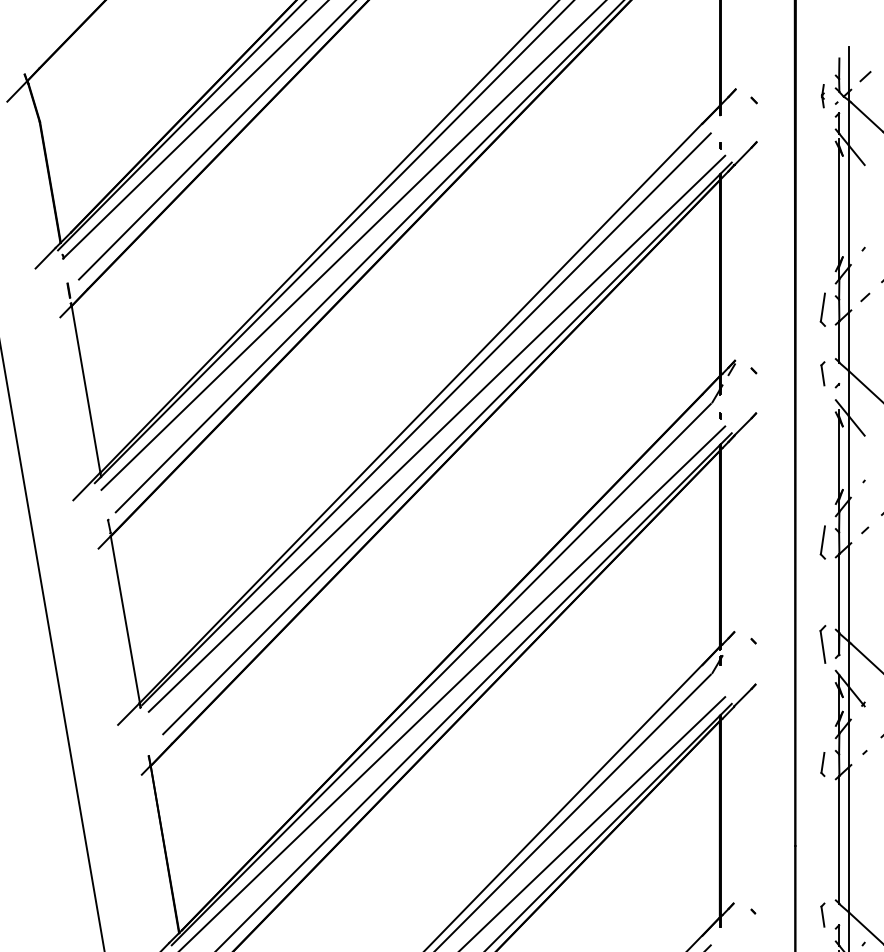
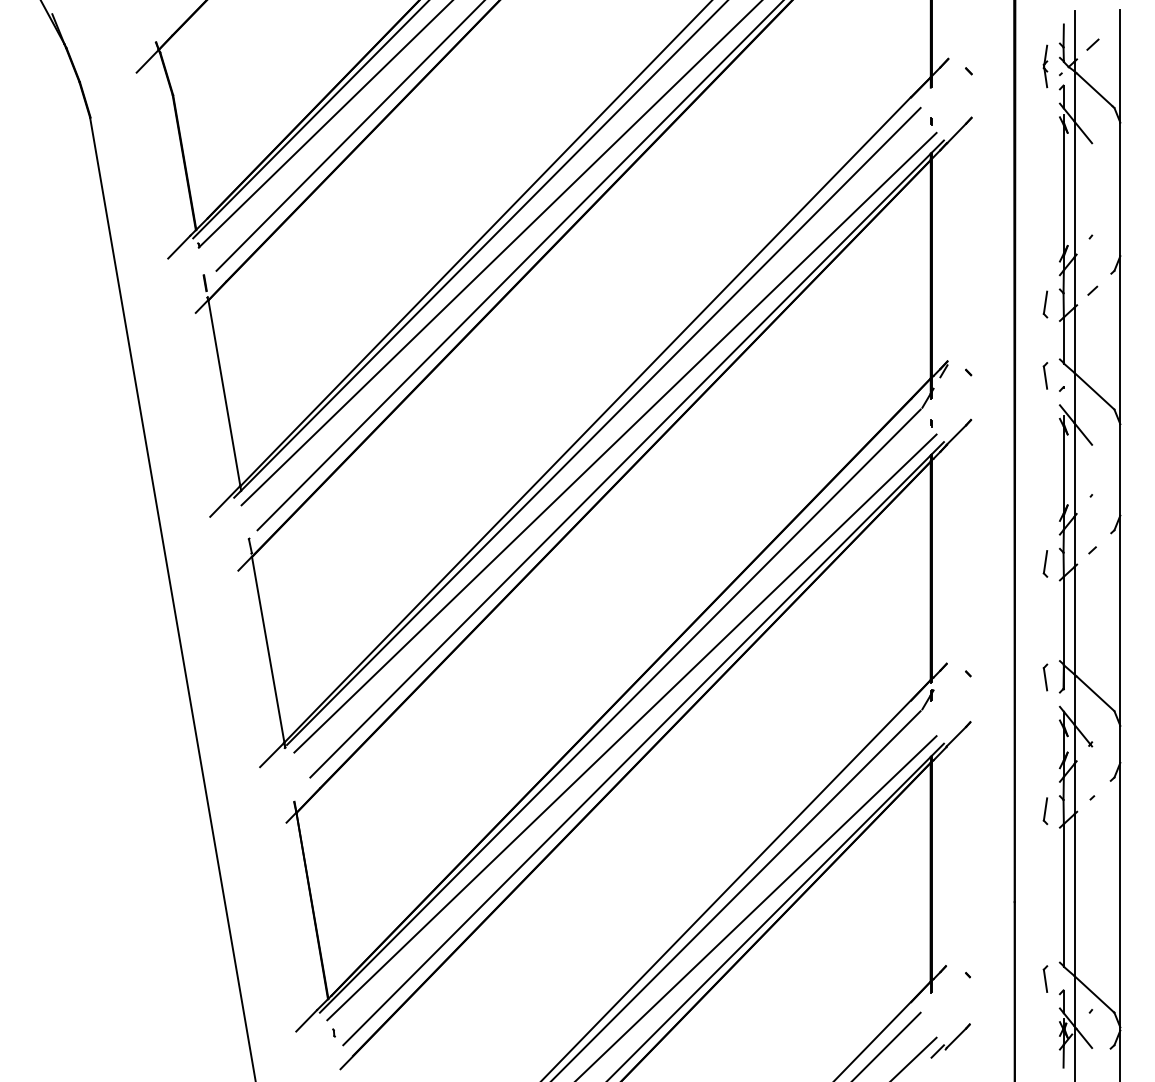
part: (822, 96) -> (1045, 66), size x1.67
part: (822, 309) -> (1045, 304), size x0.71
part: (822, 542) -> (1045, 563), size x0.71
part: (822, 644) -> (1045, 677), size x0.62

